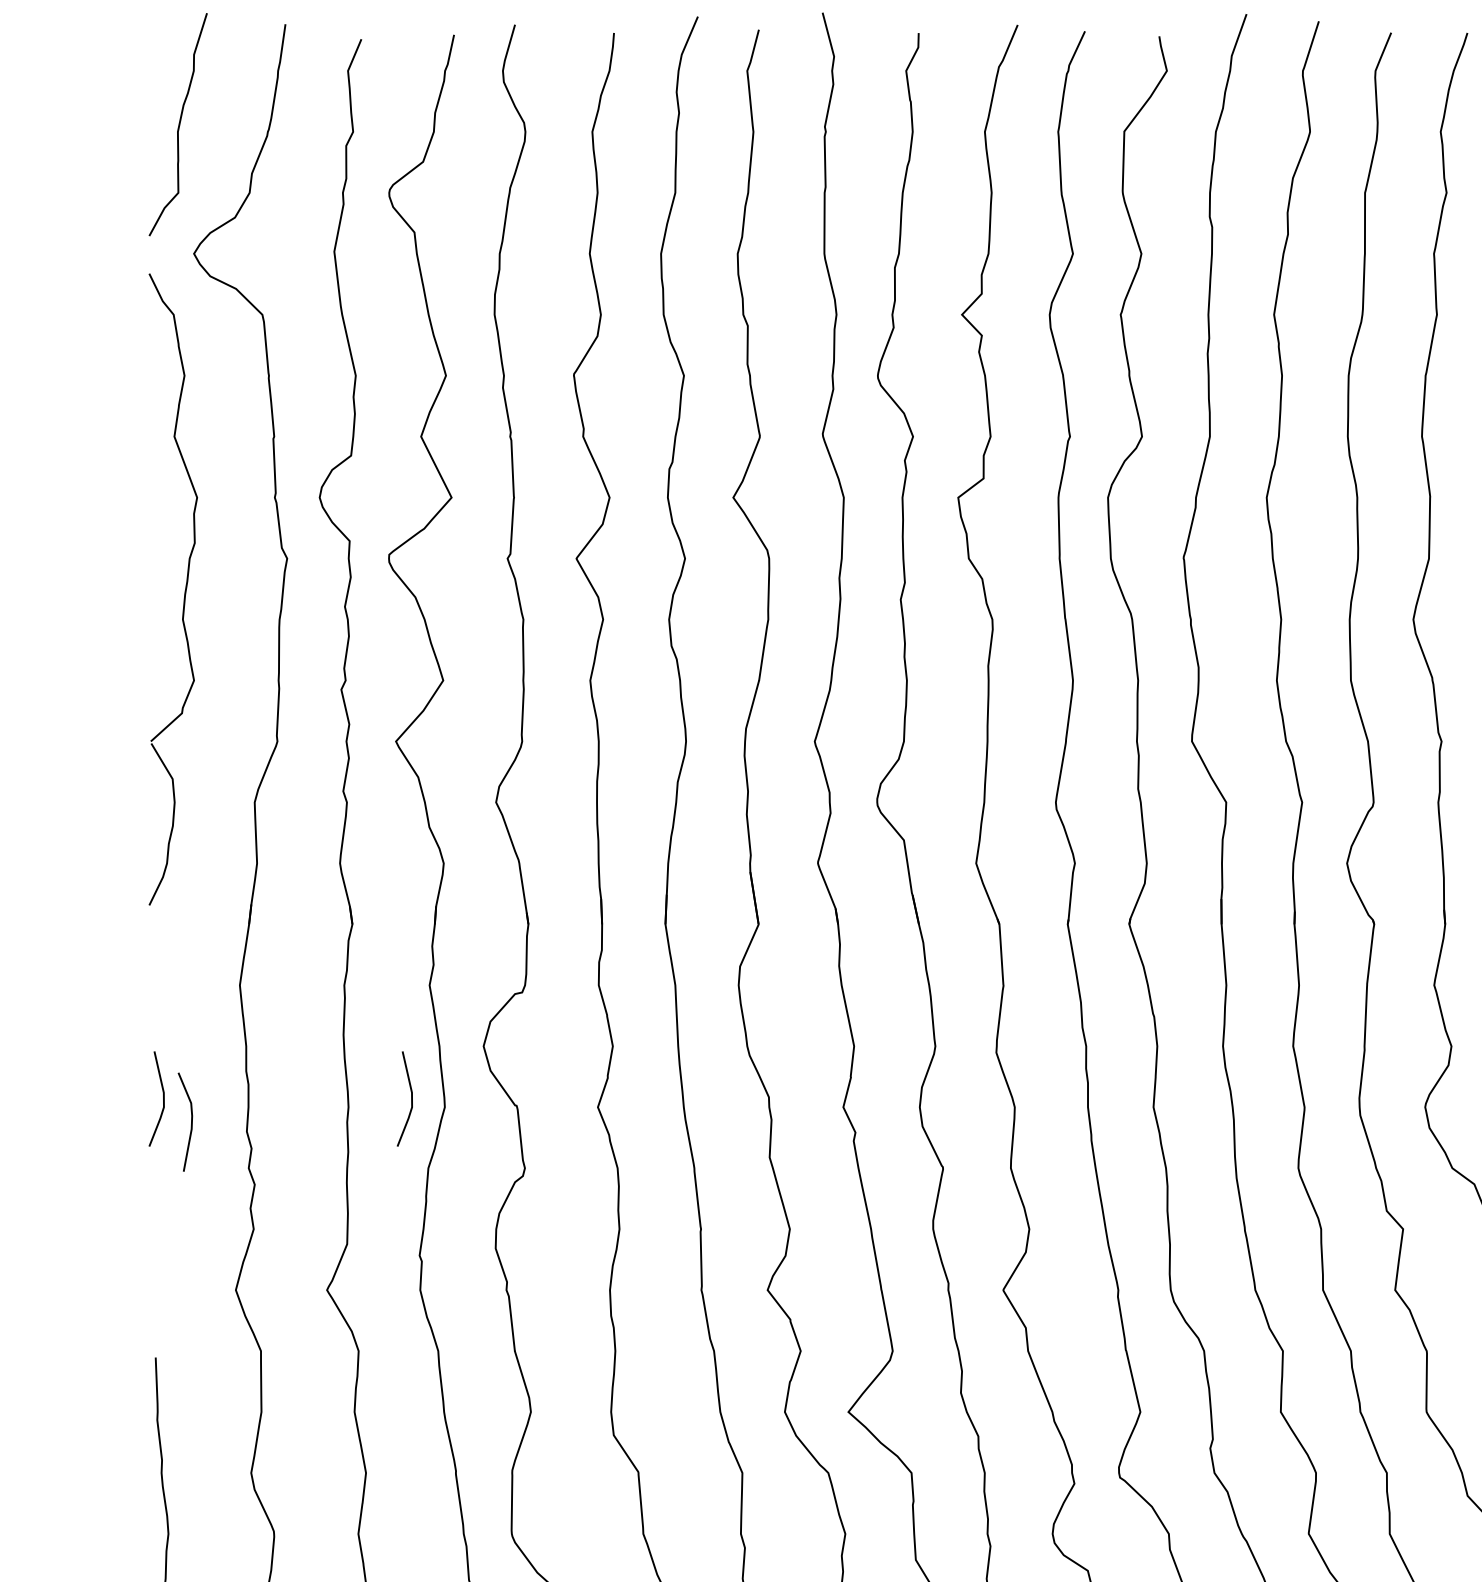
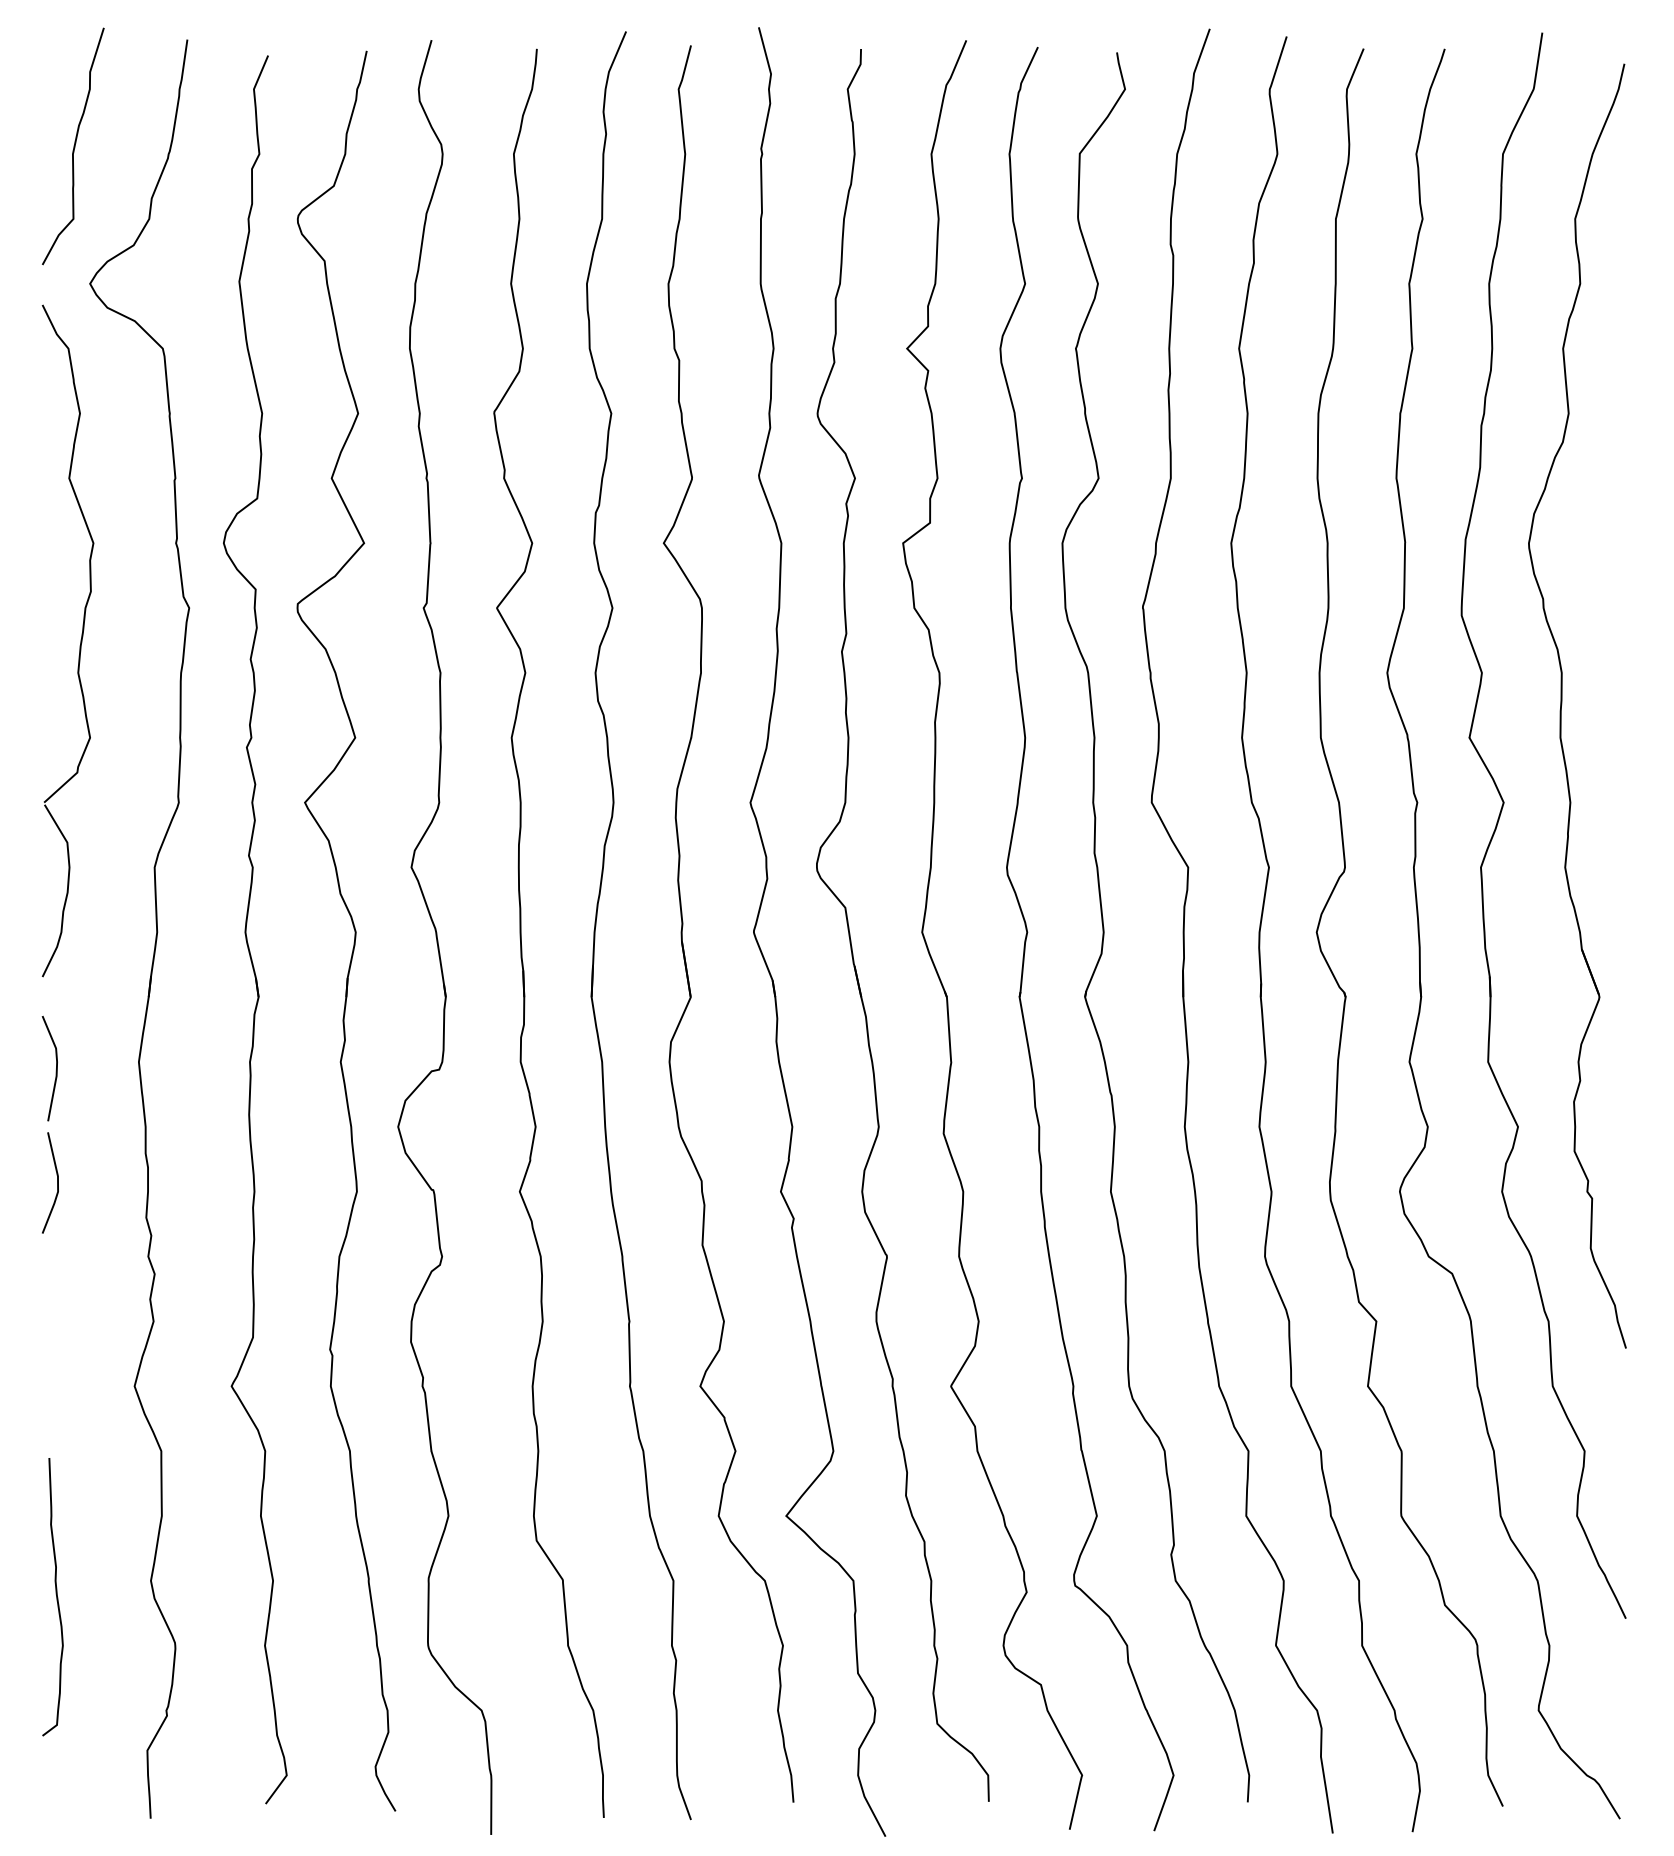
line: (411, 1098) -> (321, 1182), removed
line: (190, 1123) -> (55, 1070), moved

